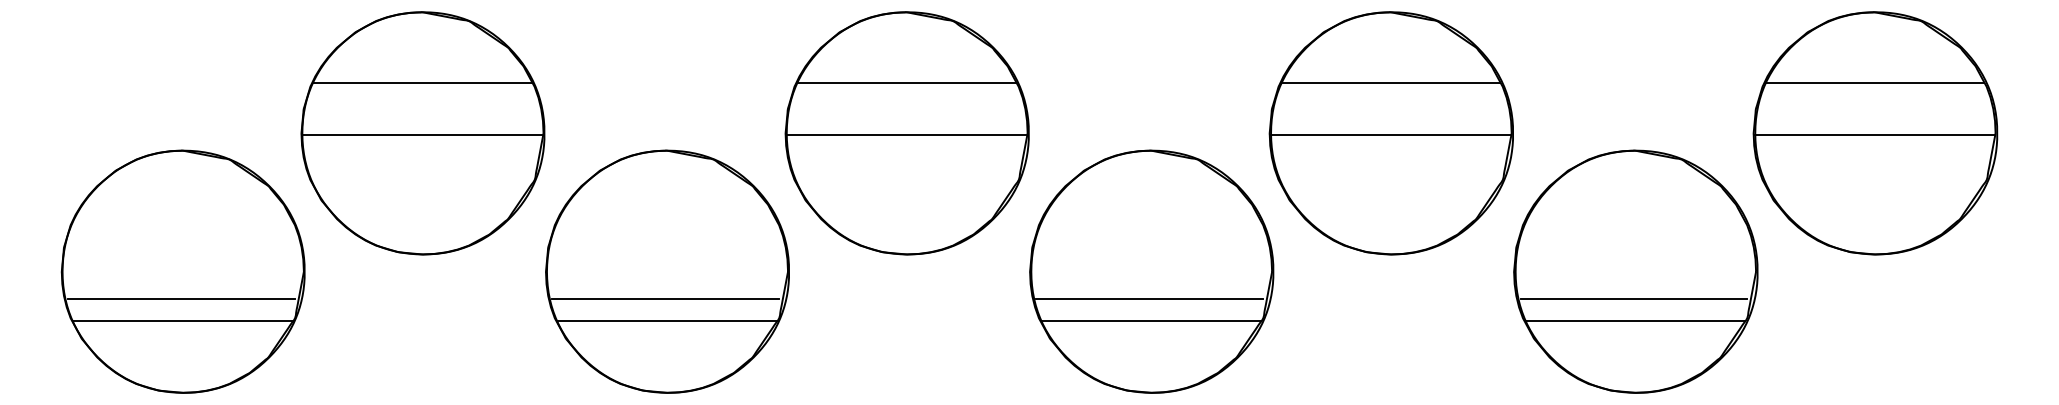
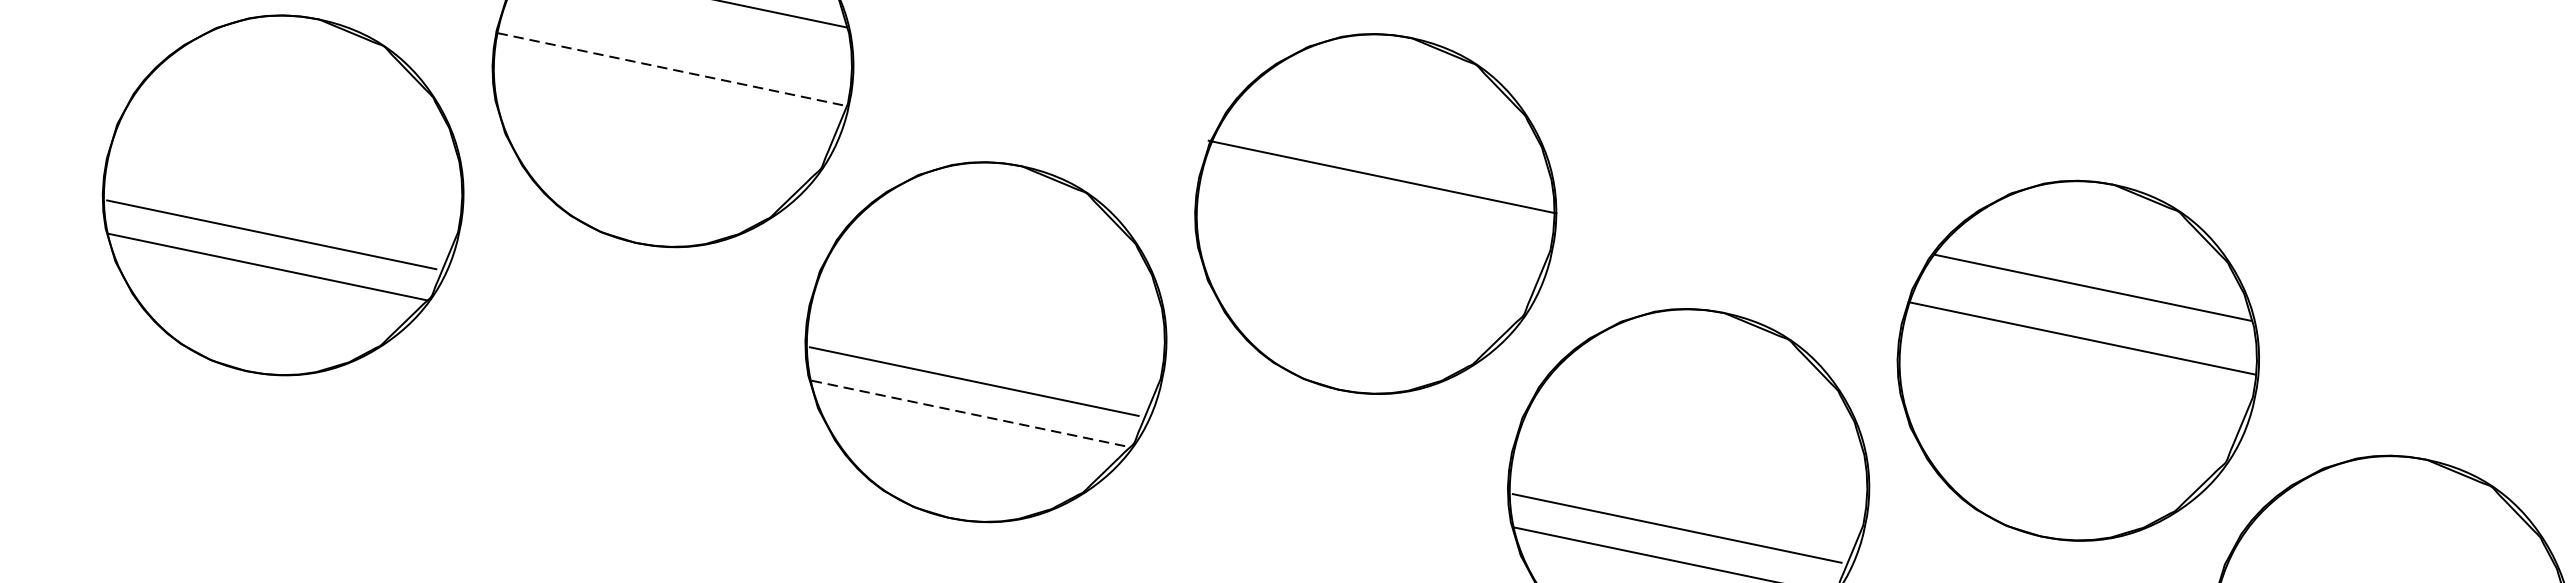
line: (906, 83) -> (1389, 141), removed
line: (422, 135) -> (671, 70), solid -> dashed
line: (906, 135) -> (1382, 177), moved
line: (1390, 135) -> (2081, 338), moved
line: (667, 321) -> (970, 414), solid -> dashed

